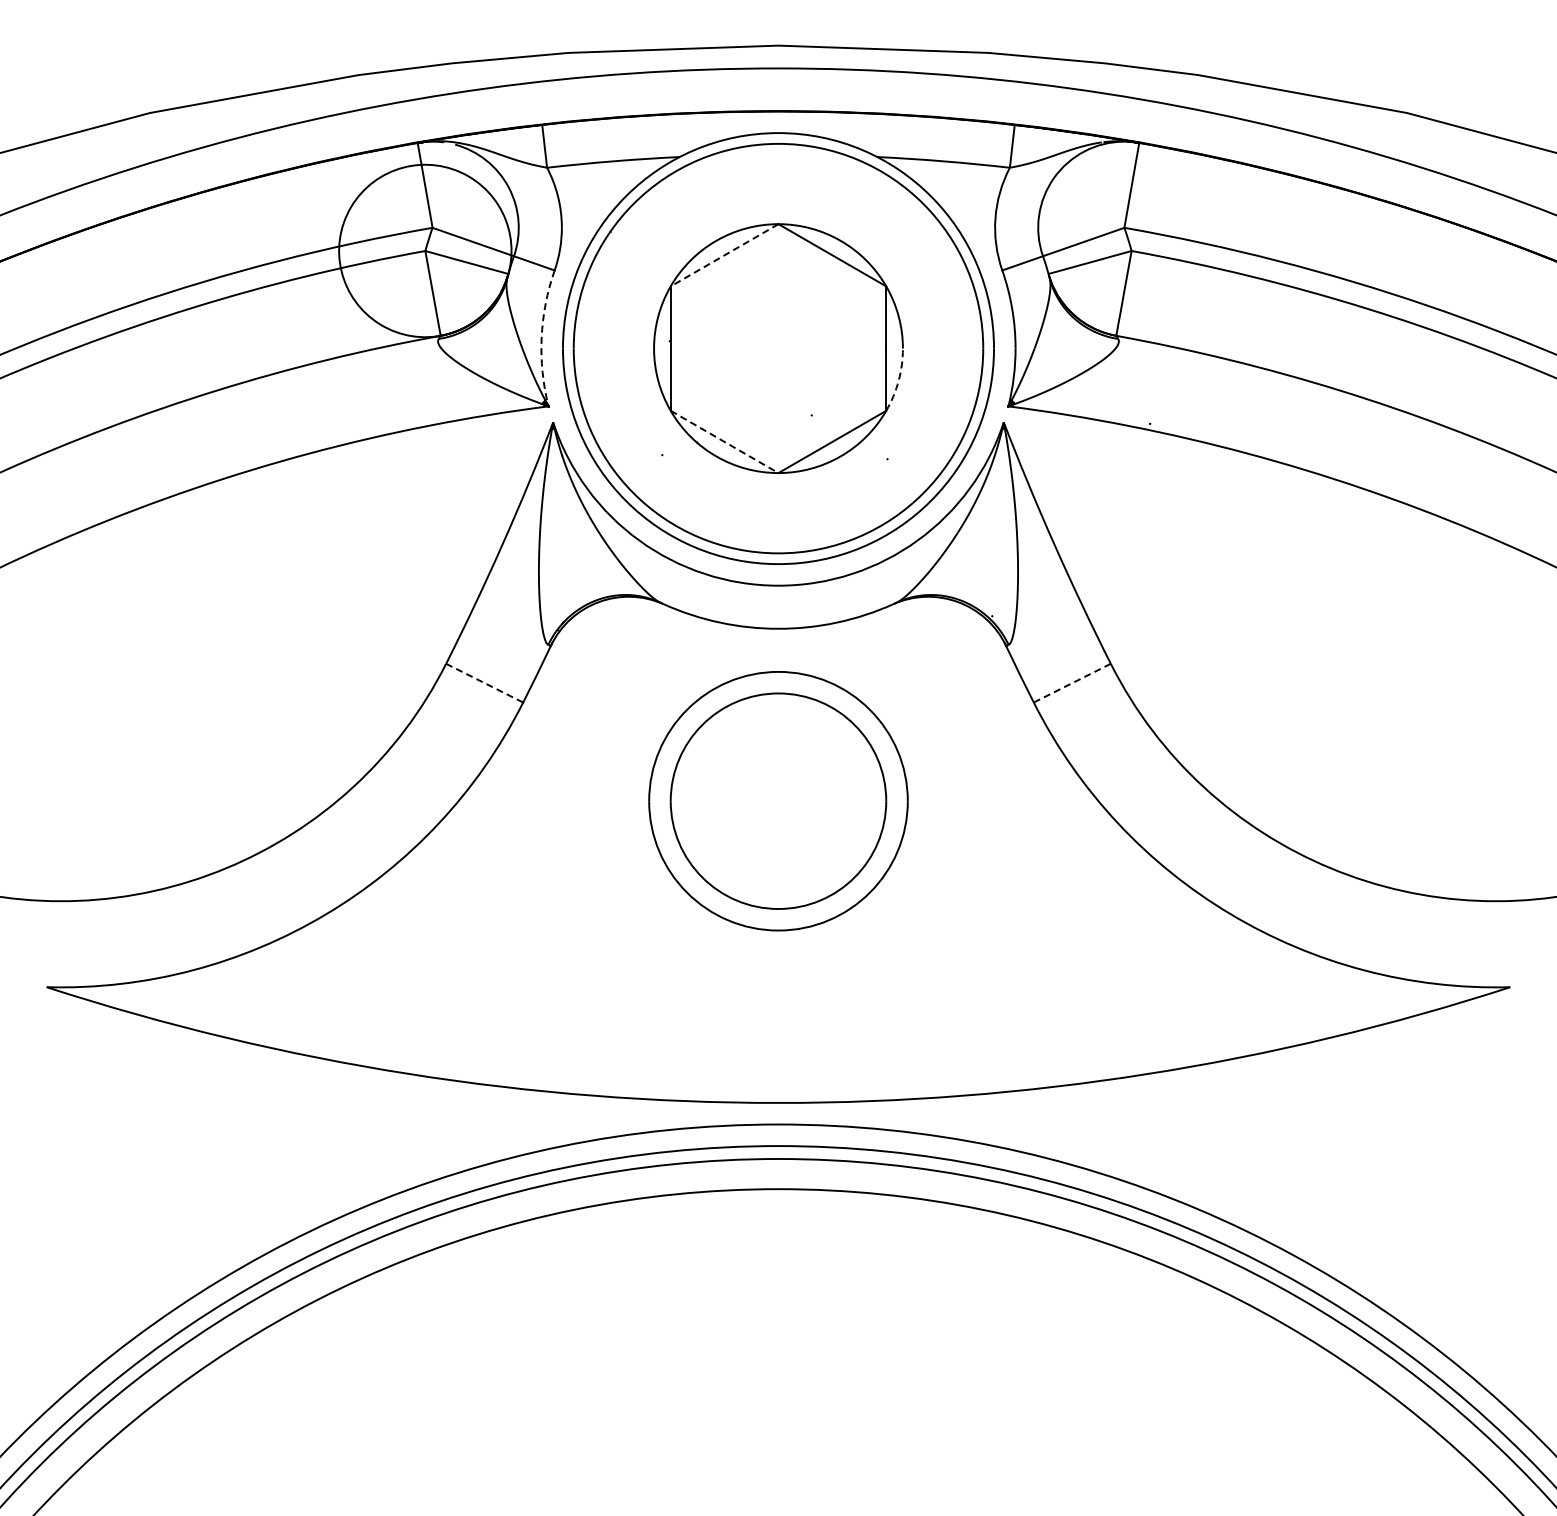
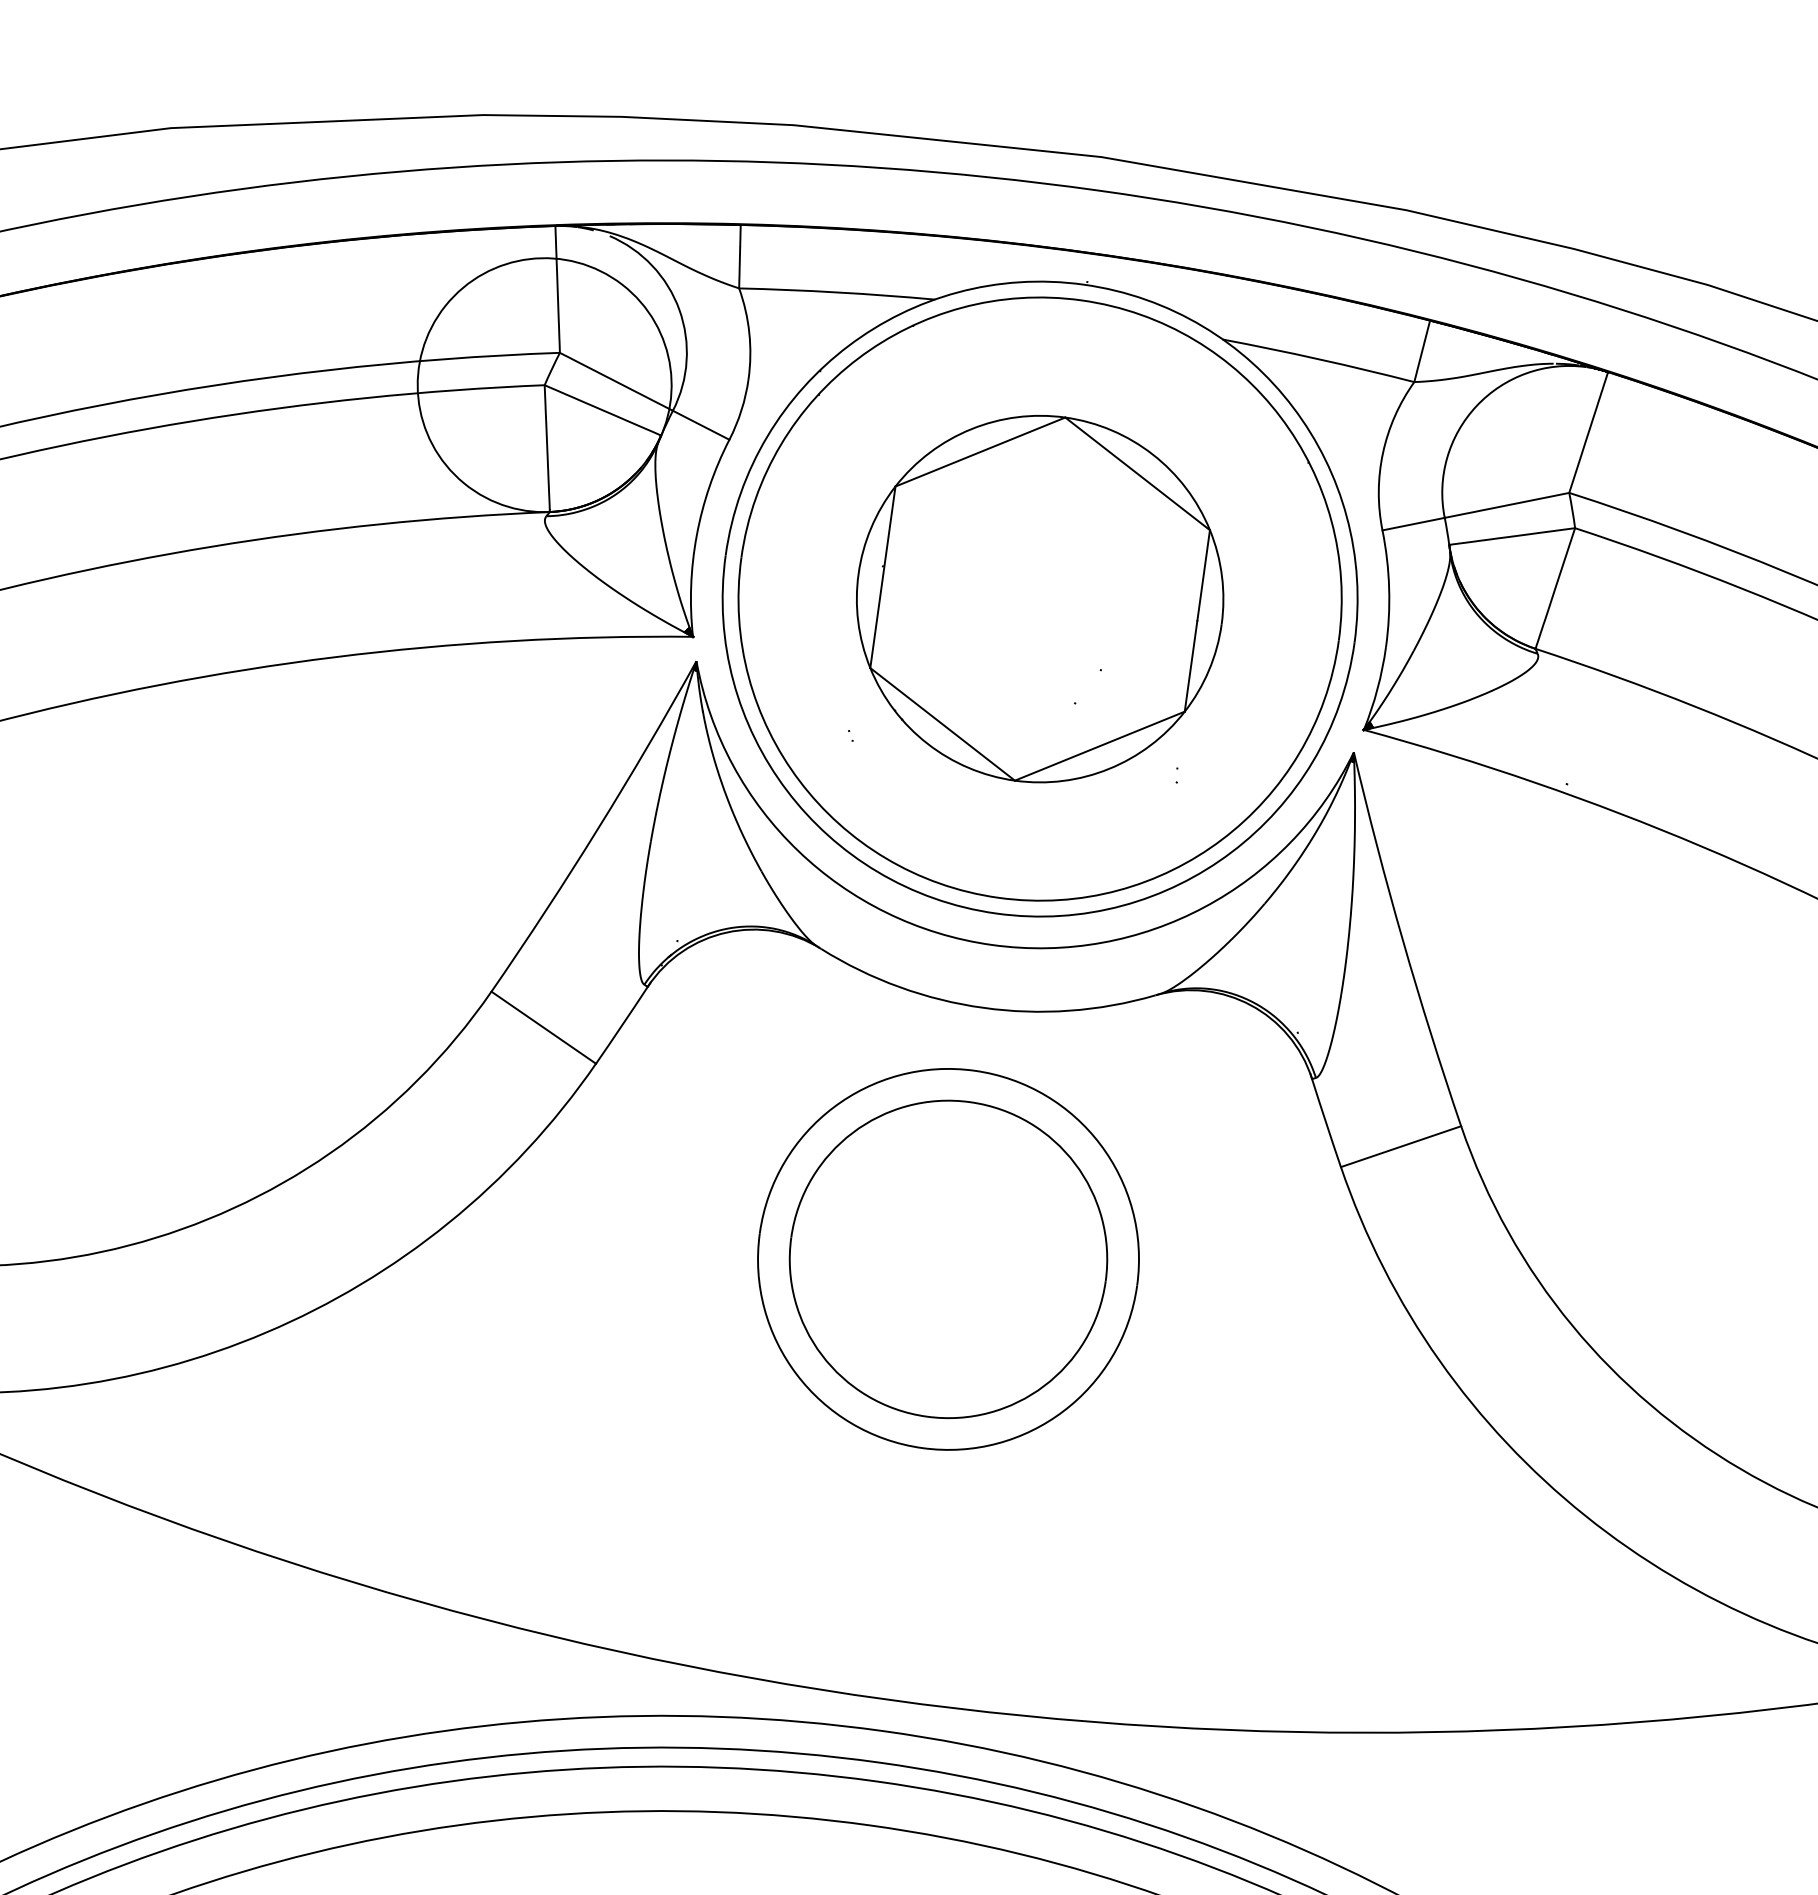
line: (724, 255) -> (980, 452), dashed -> solid
arc: (541, 337) -> (696, 534), dashed -> solid
arc: (898, 380) -> (1208, 669), dashed -> solid
line: (725, 442) -> (943, 725), dashed -> solid
line: (484, 682) -> (543, 1026), dashed -> solid
line: (1071, 683) -> (1399, 1146), dashed -> solid

